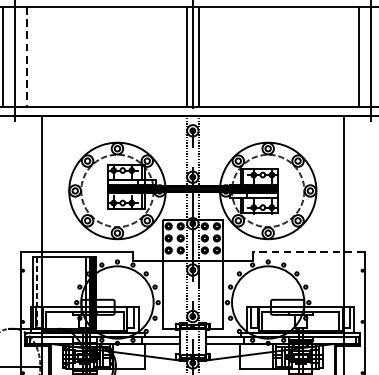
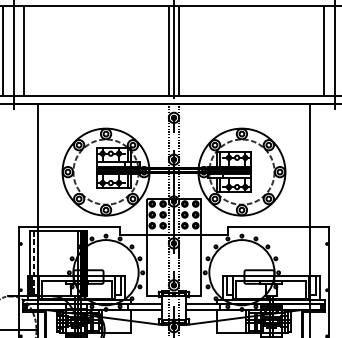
line: (27, 57) -> (24, 51), dashed -> solid
line: (308, 251) -> (278, 226), dashed -> solid

